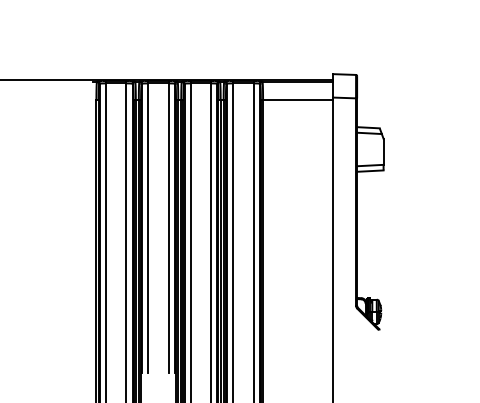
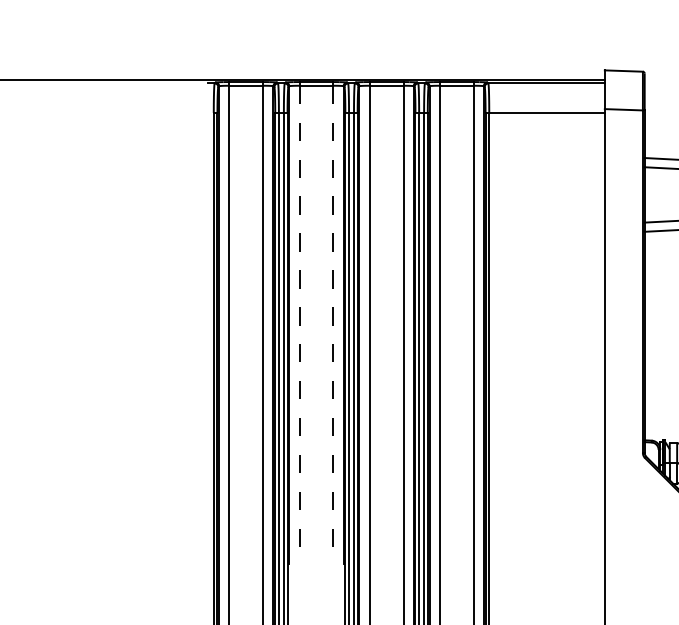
line: (148, 228) -> (299, 325), solid -> dashed
line: (168, 228) -> (332, 325), solid -> dashed

